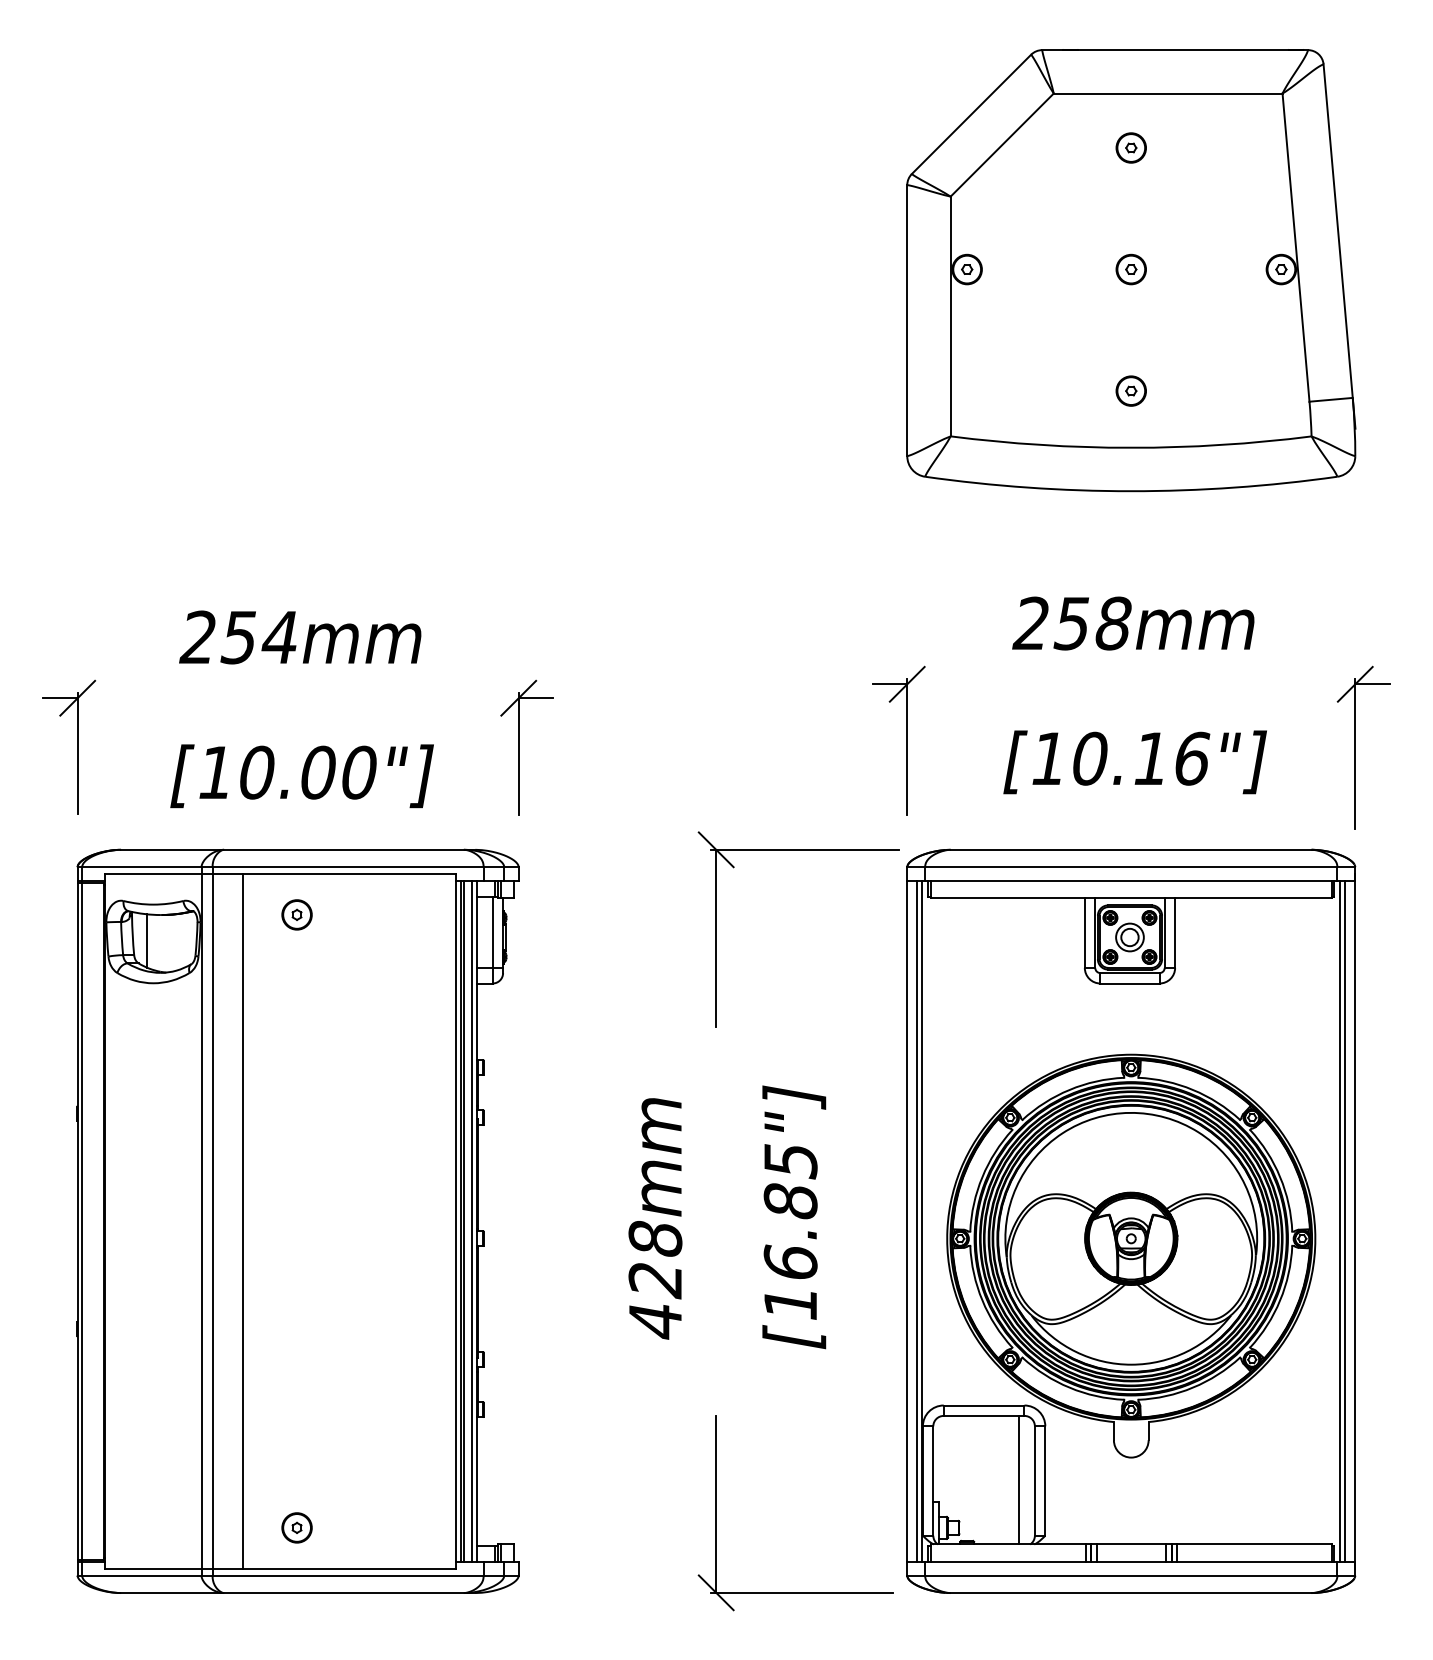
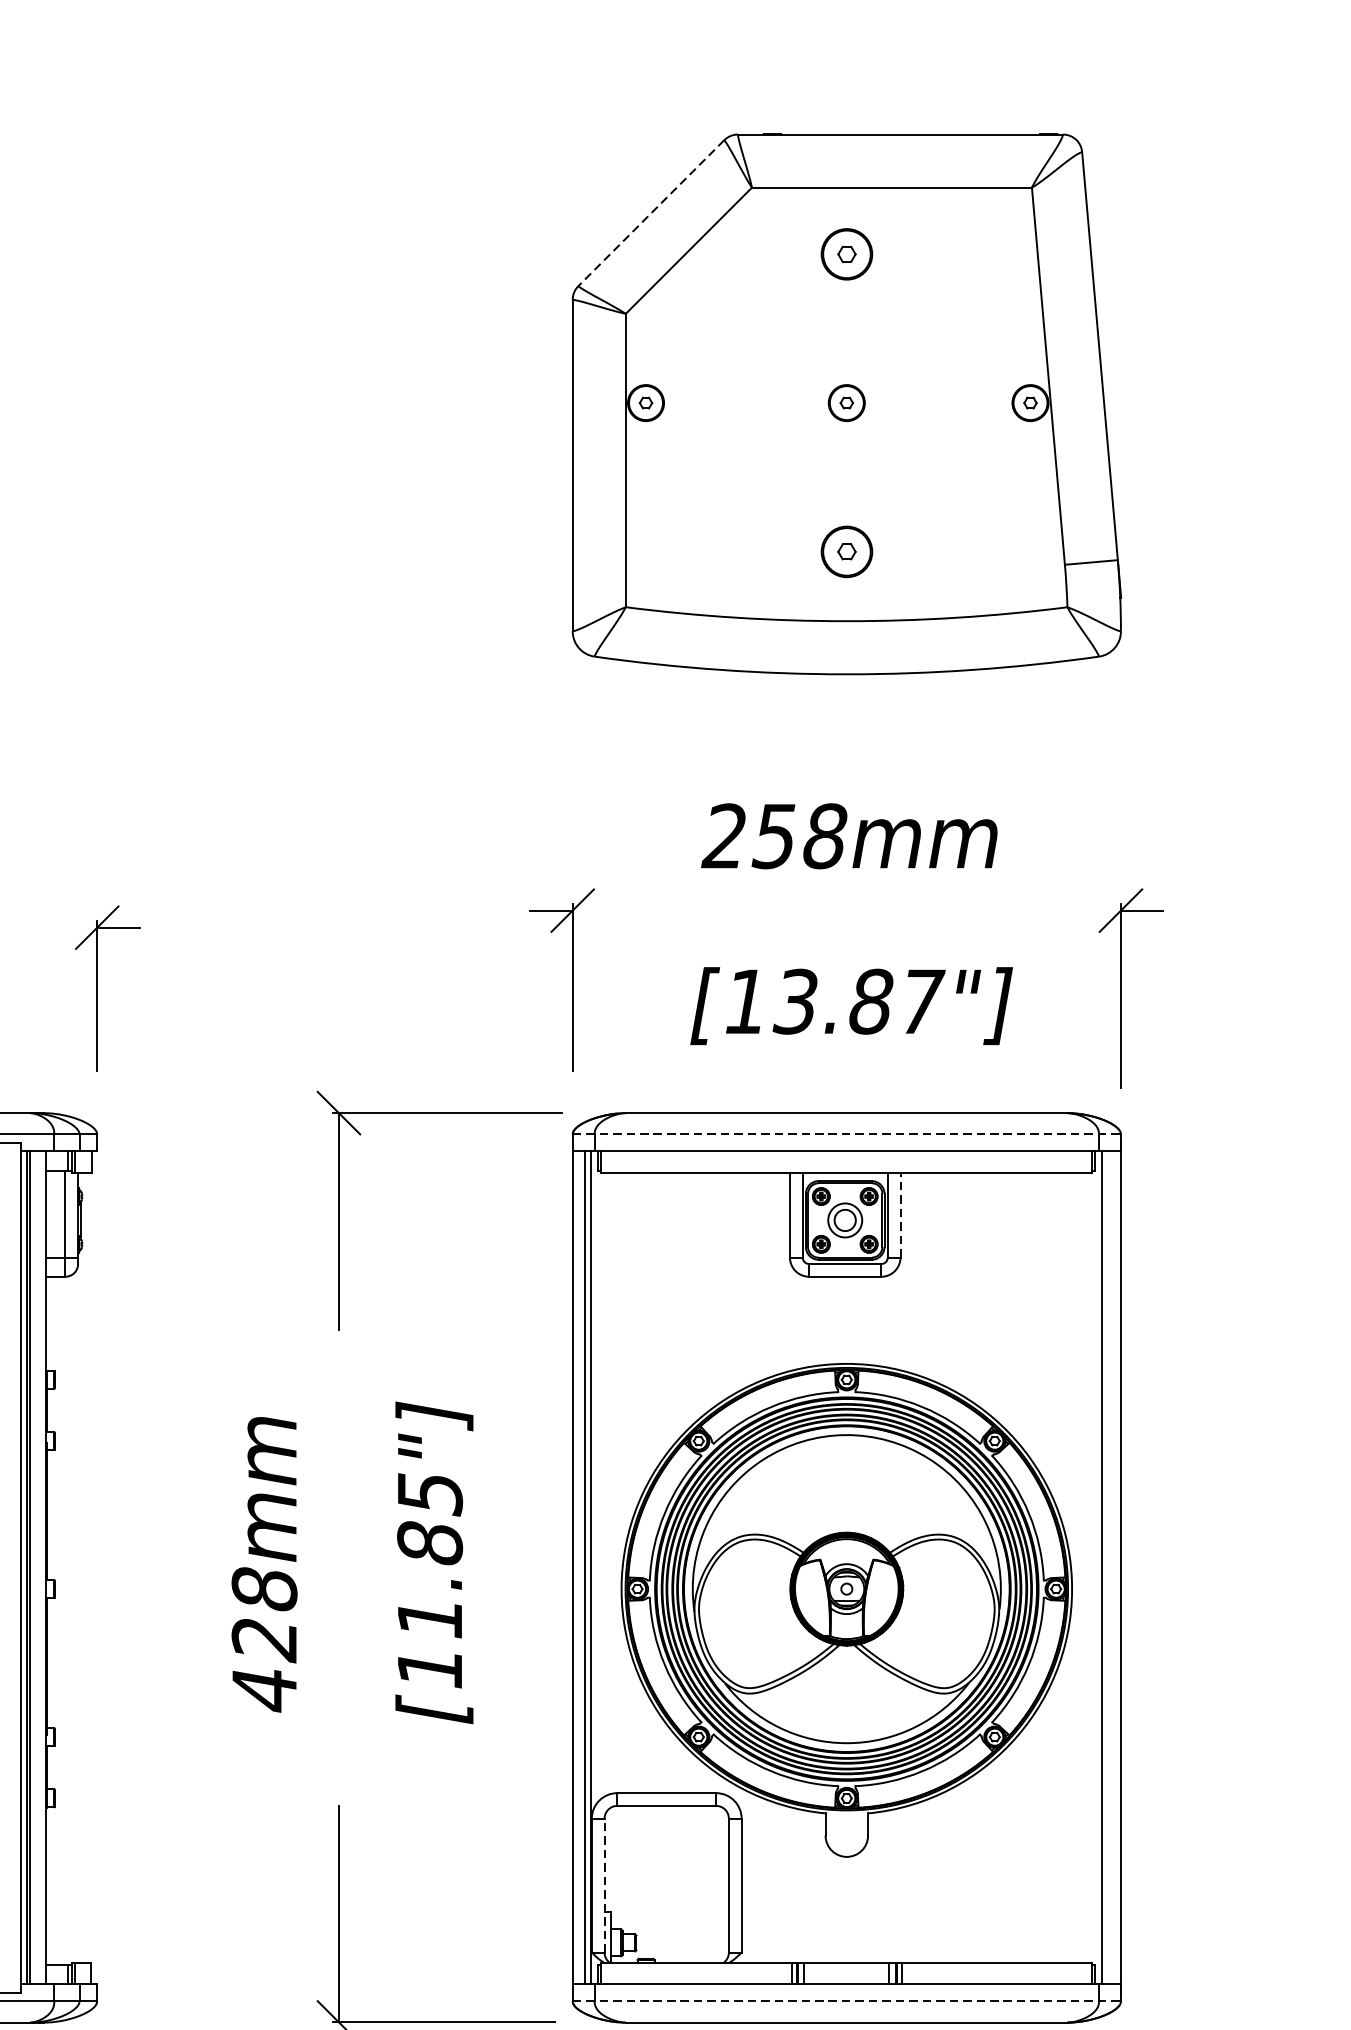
line: (971, 114) -> (651, 213), solid -> dashed
part: (1130, 147) -> (845, 253), size x1.4
part: (1130, 390) -> (845, 551), size x1.4
text: (1140, 758) -> (858, 1001), [10.16"] -> [13.87"]
line: (1131, 867) -> (847, 1134), solid -> dashed
line: (1175, 933) -> (900, 1215), solid -> dashed
line: (471, 1221) -> (39, 1567), removed
line: (1345, 1221) -> (1108, 1567), removed
text: (790, 1261) -> (429, 1616), [16.85"] -> [11.85"]
line: (1019, 1479) -> (710, 1883), removed
line: (933, 1481) -> (604, 1886), solid -> dashed
line: (1131, 1575) -> (847, 2001), solid -> dashed

